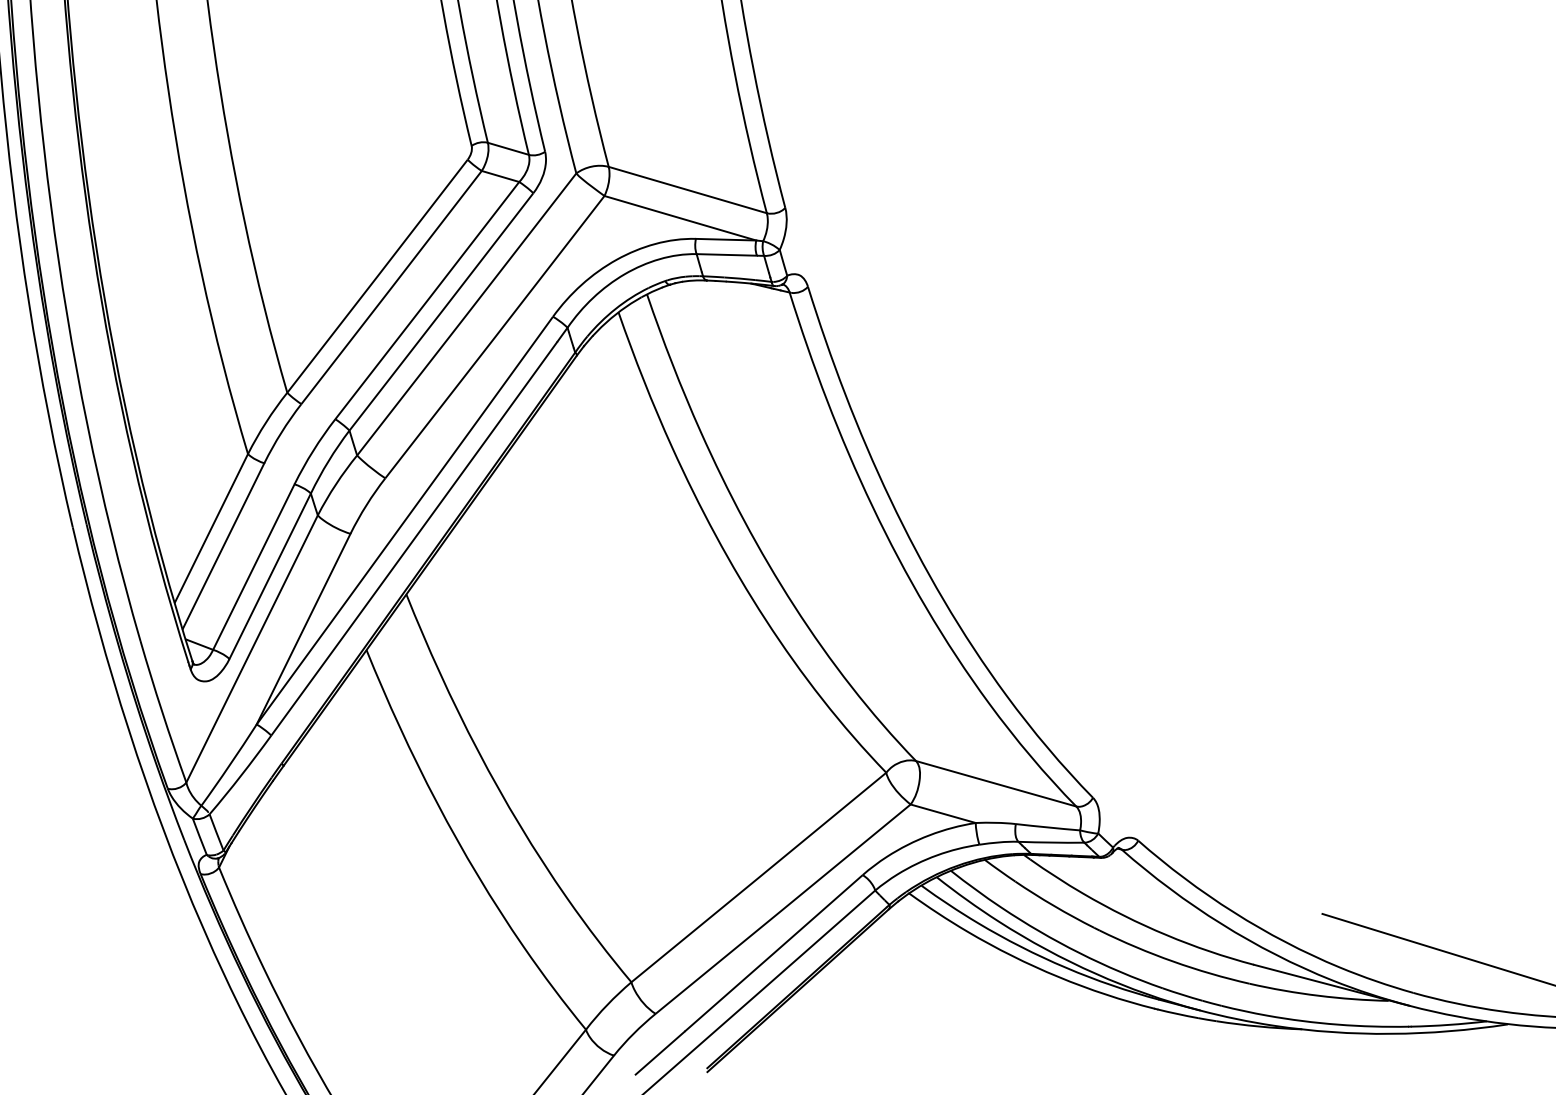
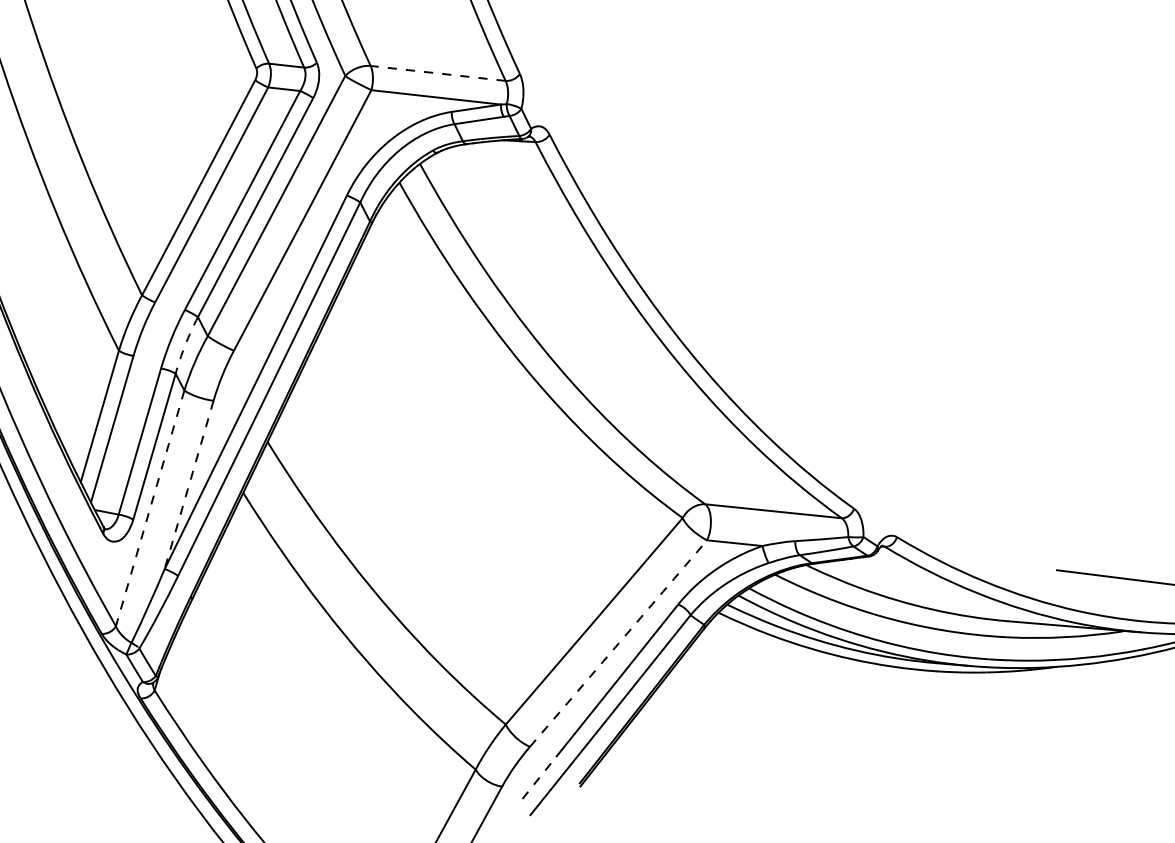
line: (687, 189) -> (437, 73), solid -> dashed
arc: (328, 461) -> (185, 345), solid -> dashed
line: (303, 629) -> (189, 485), solid -> dashed
line: (252, 649) -> (150, 508), solid -> dashed
arc: (783, 909) -> (618, 643), solid -> dashed
line: (660, 1053) -> (539, 778), solid -> dashed

